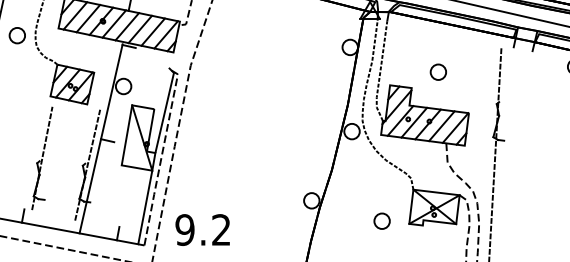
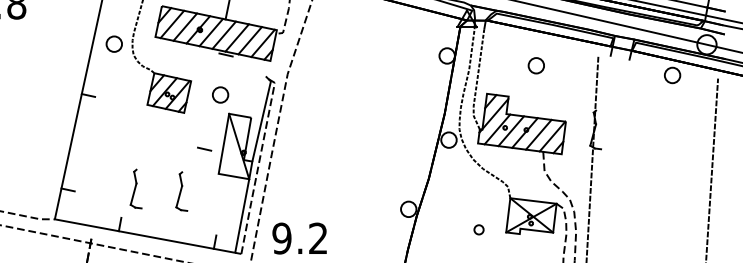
part: (437, 71) -> (535, 65), moved
line: (100, 137) -> (197, 146), removed
line: (42, 157) -> (139, 166), removed
line: (87, 164) -> (184, 173), removed
part: (381, 220) -> (478, 229), size x0.6

